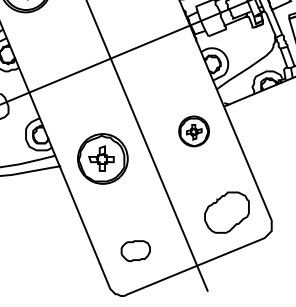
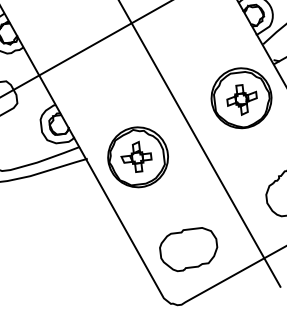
part: (193, 131) -> (240, 98), size x1.67
part: (102, 158) -> (137, 156), moved
part: (135, 250) -> (188, 248), size x1.67

